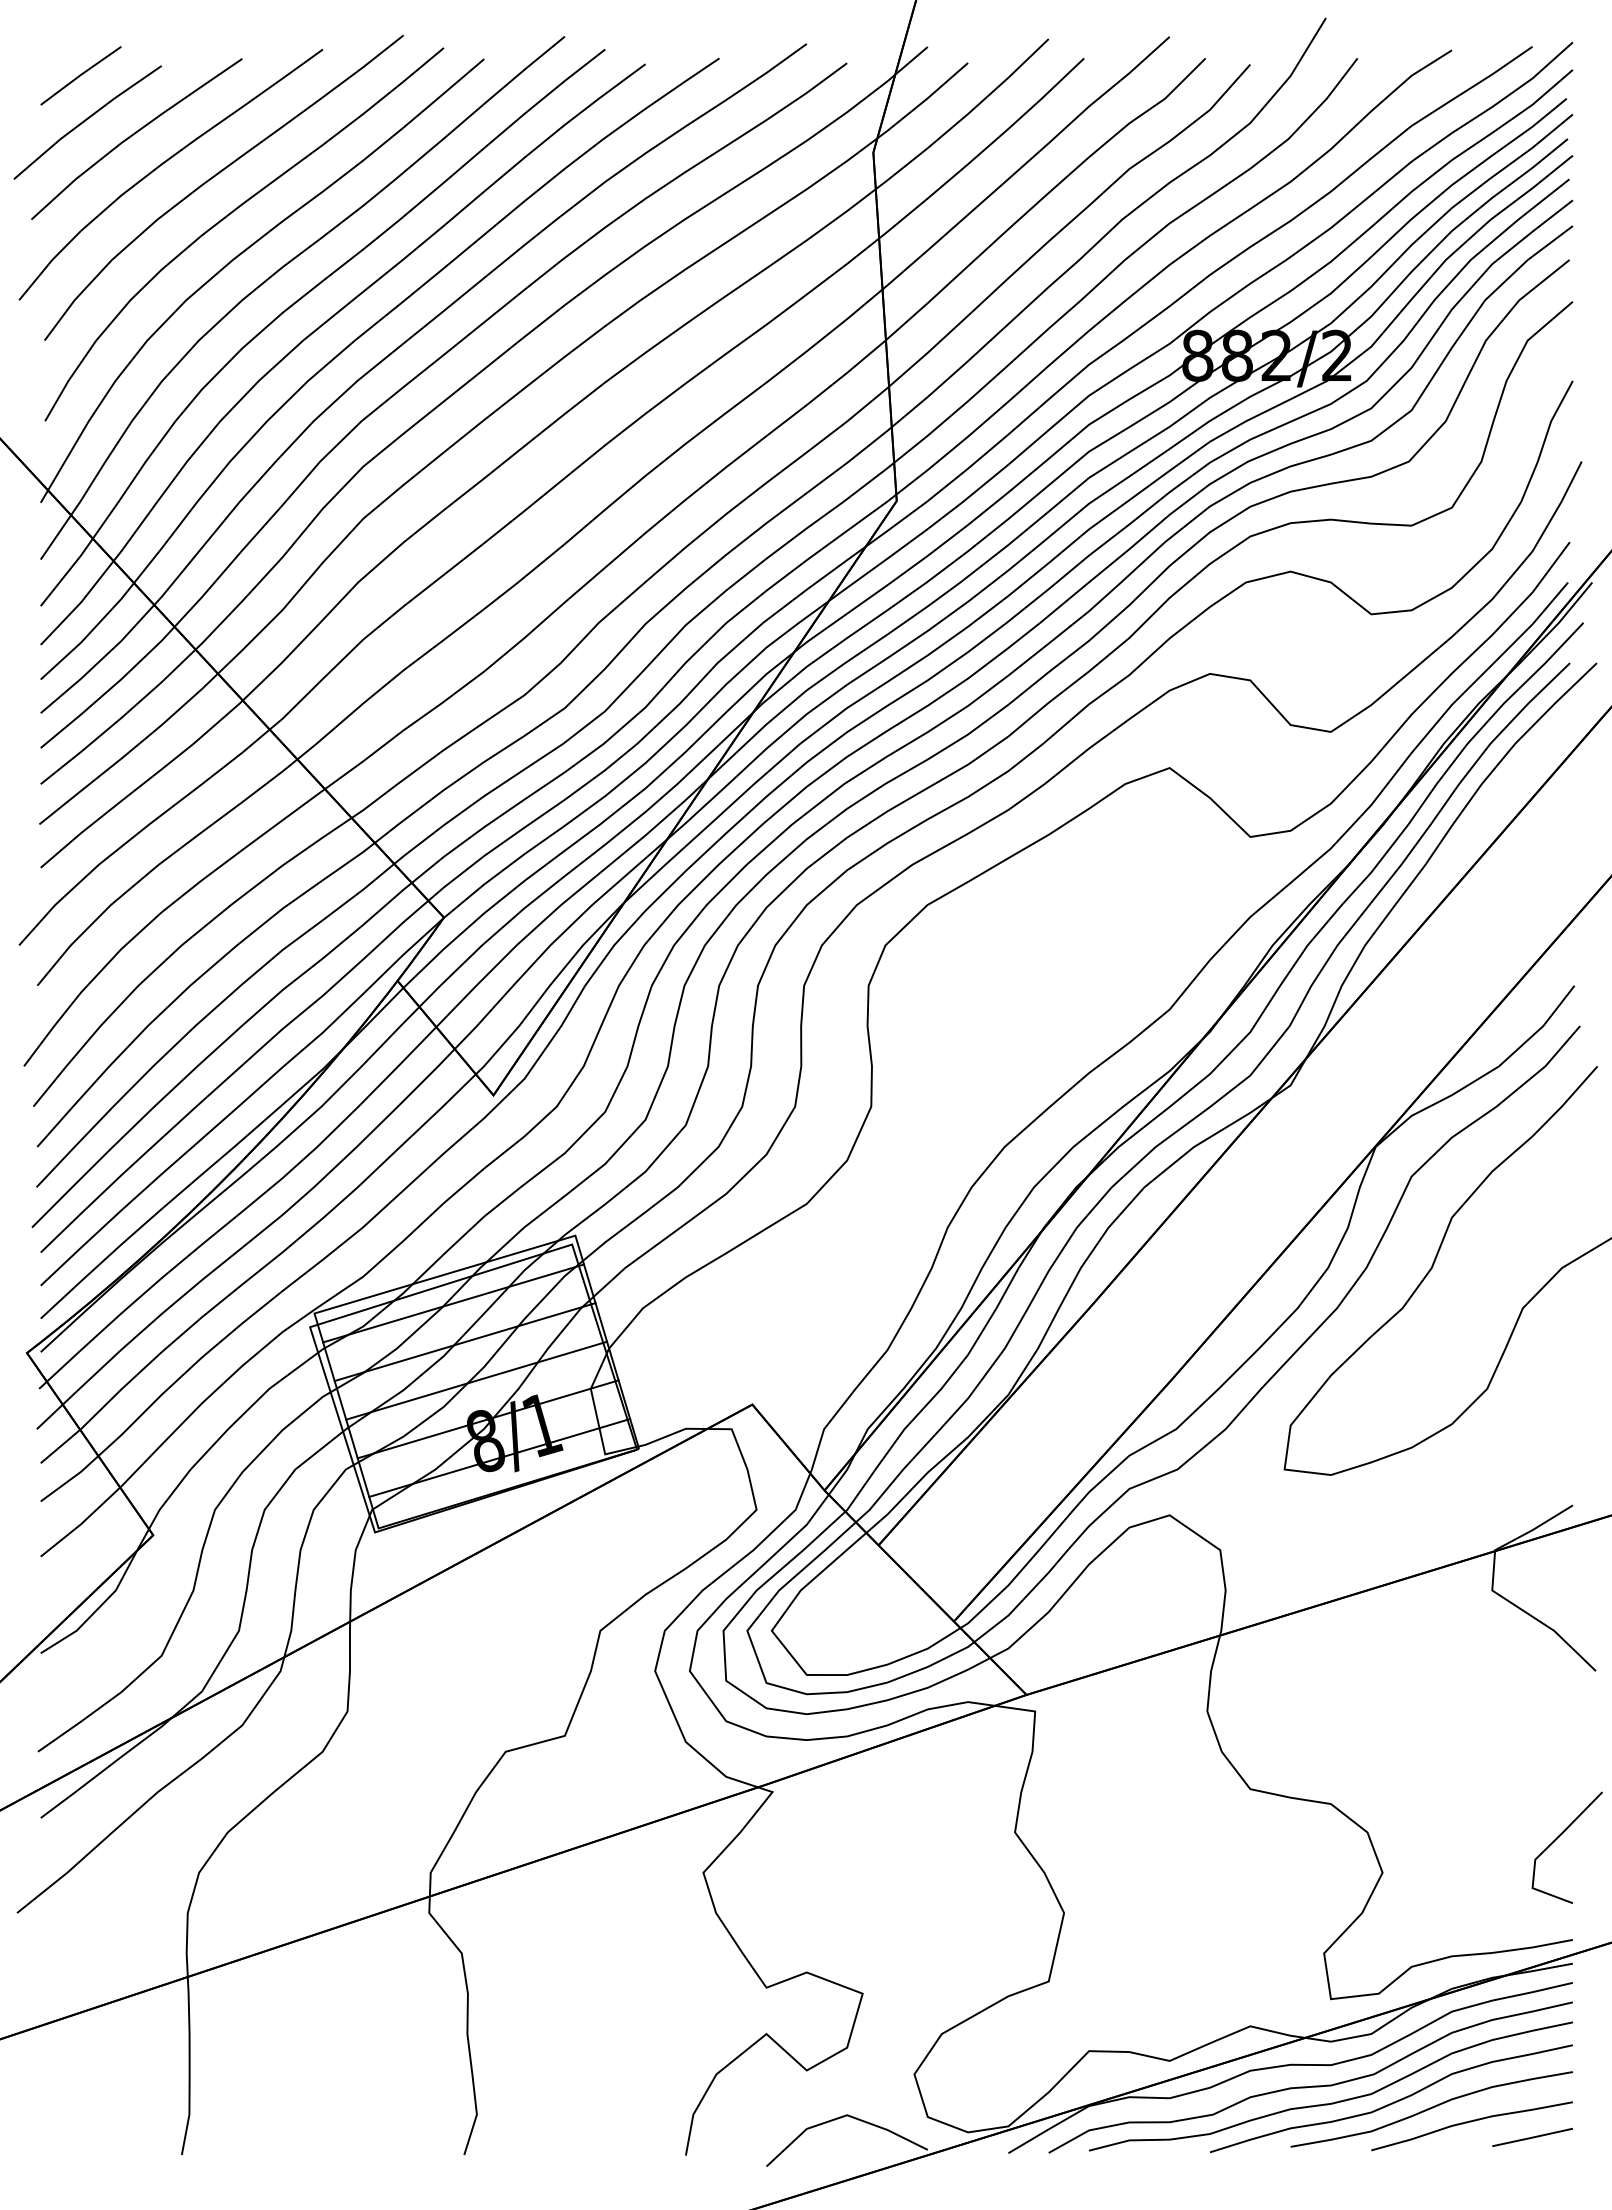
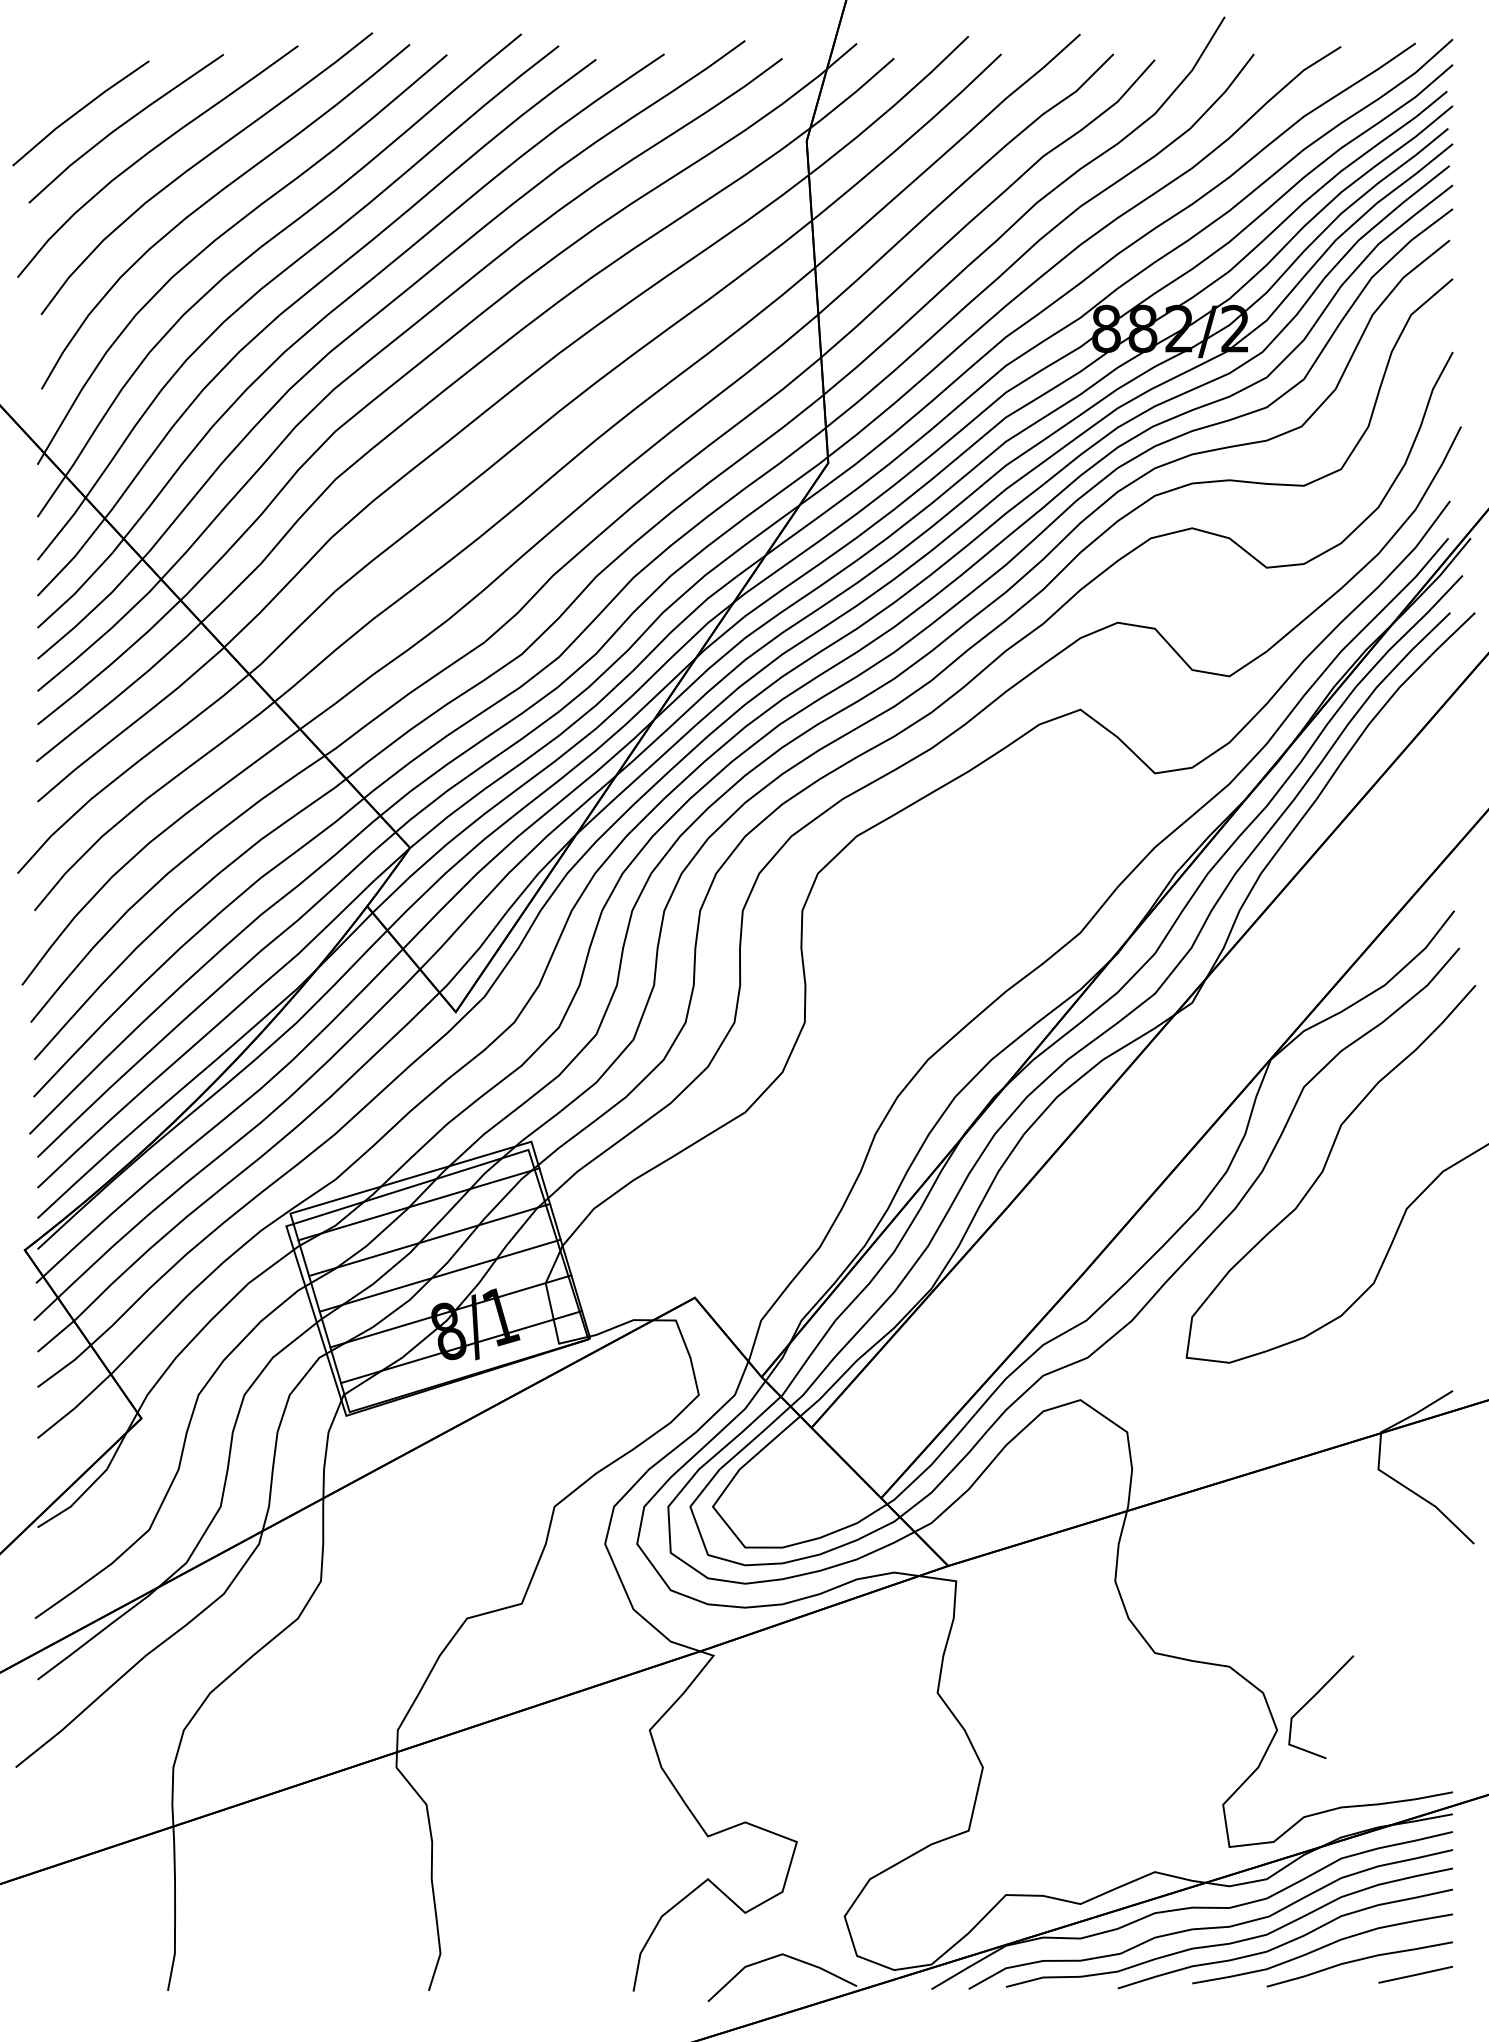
line: (80, 75) -> (74, 69), removed
line: (1558, 1838) -> (1313, 1698), moved

